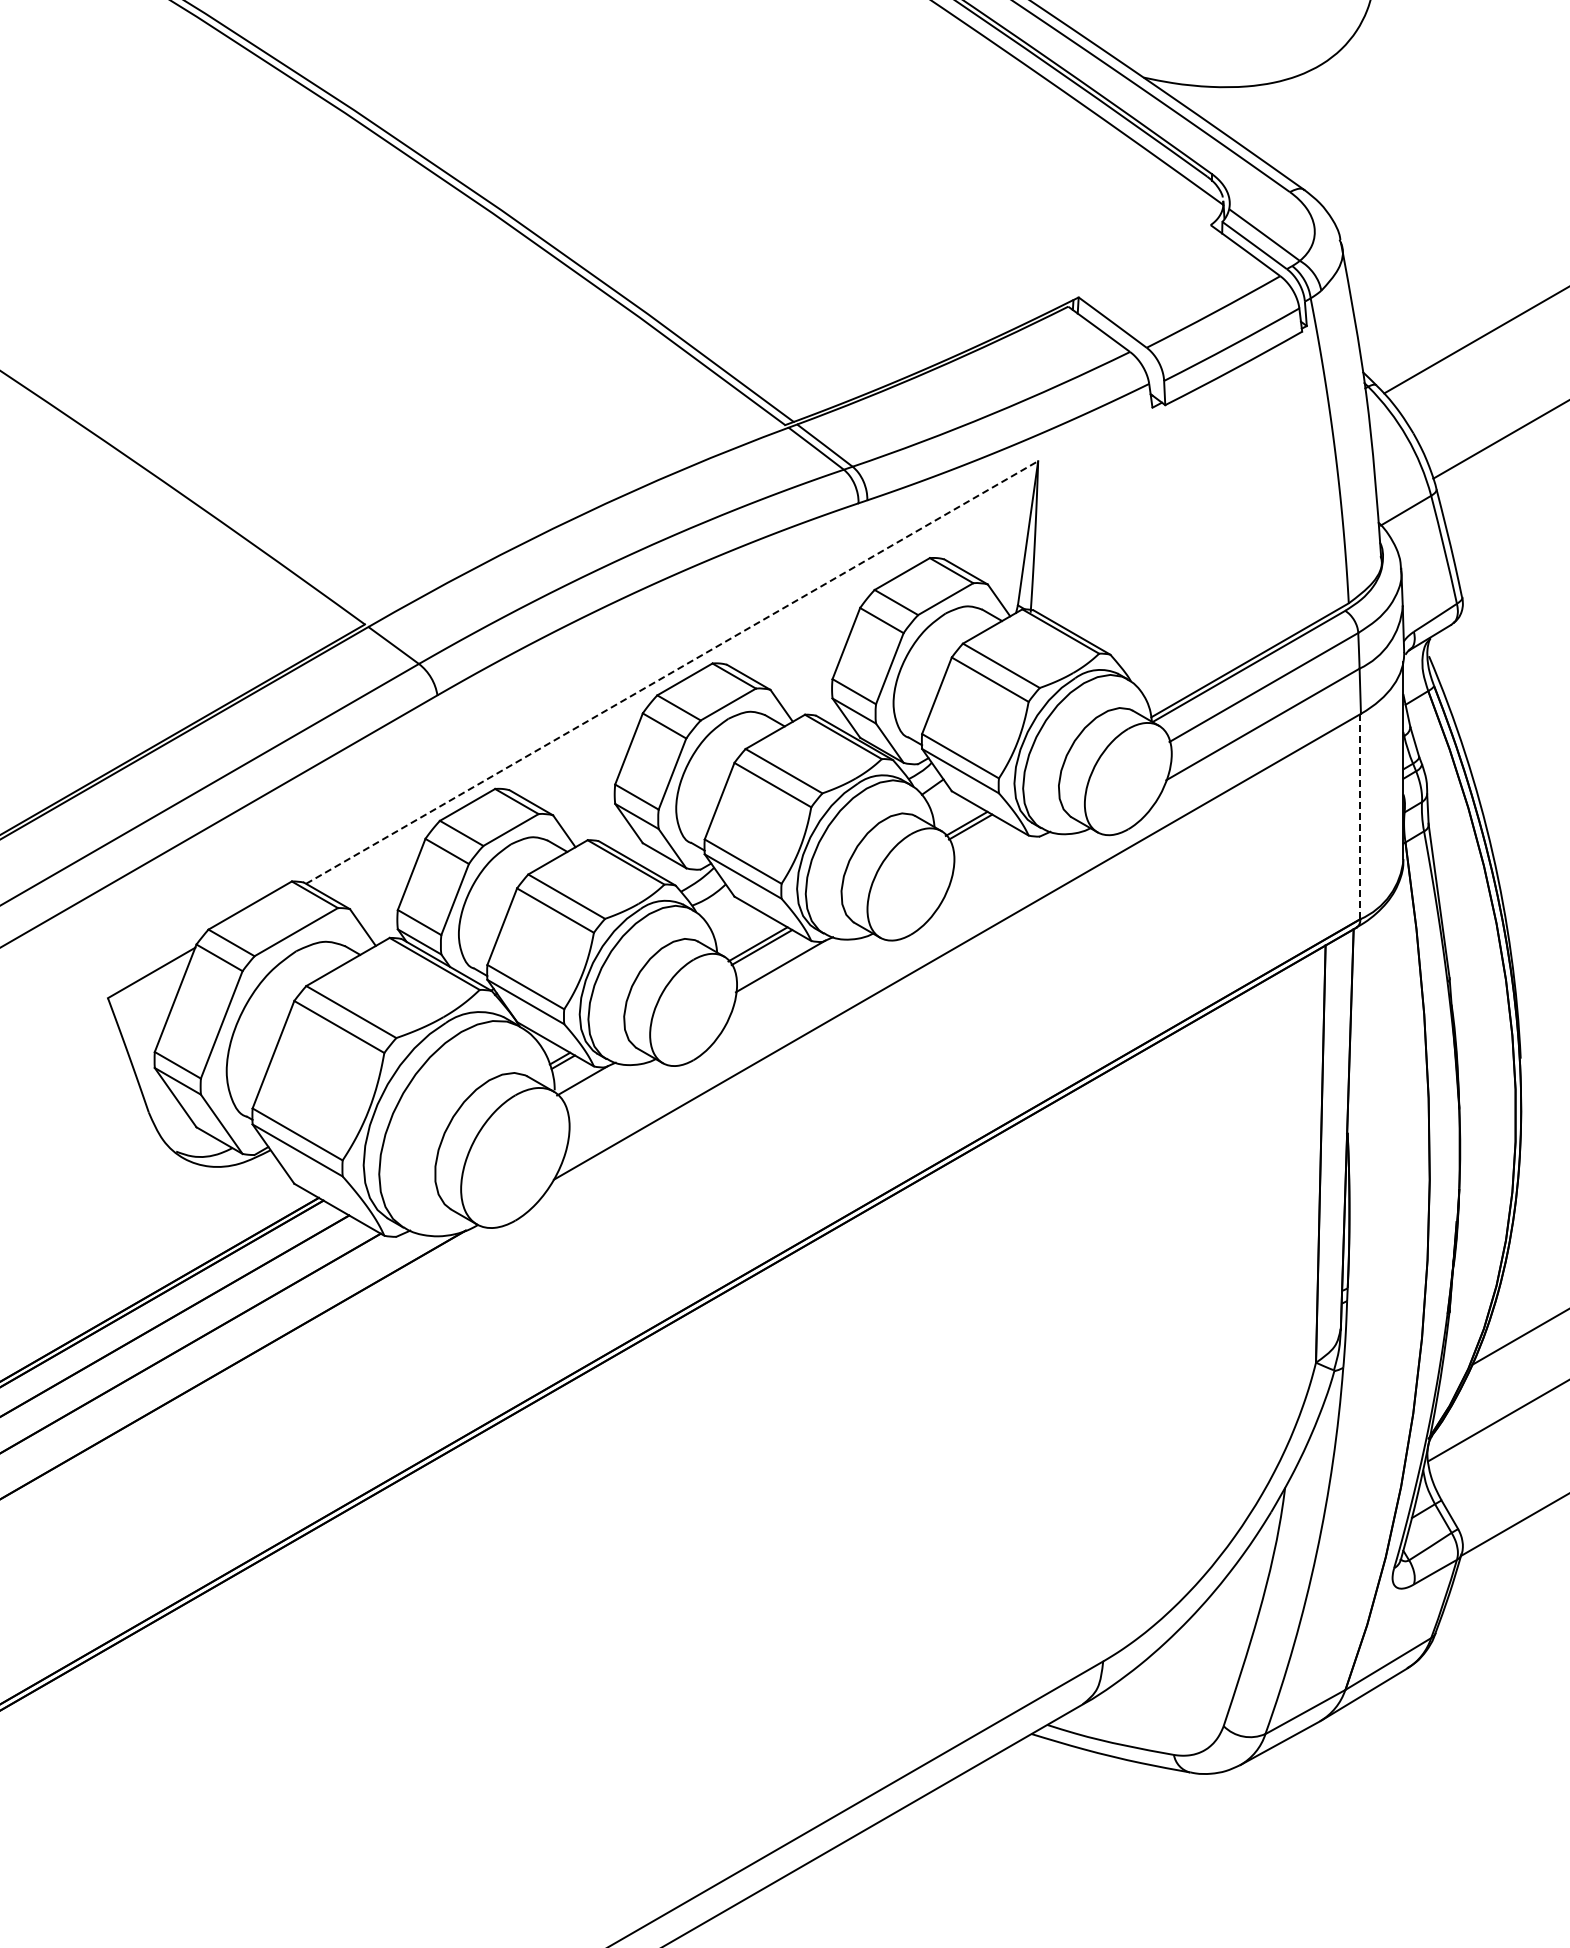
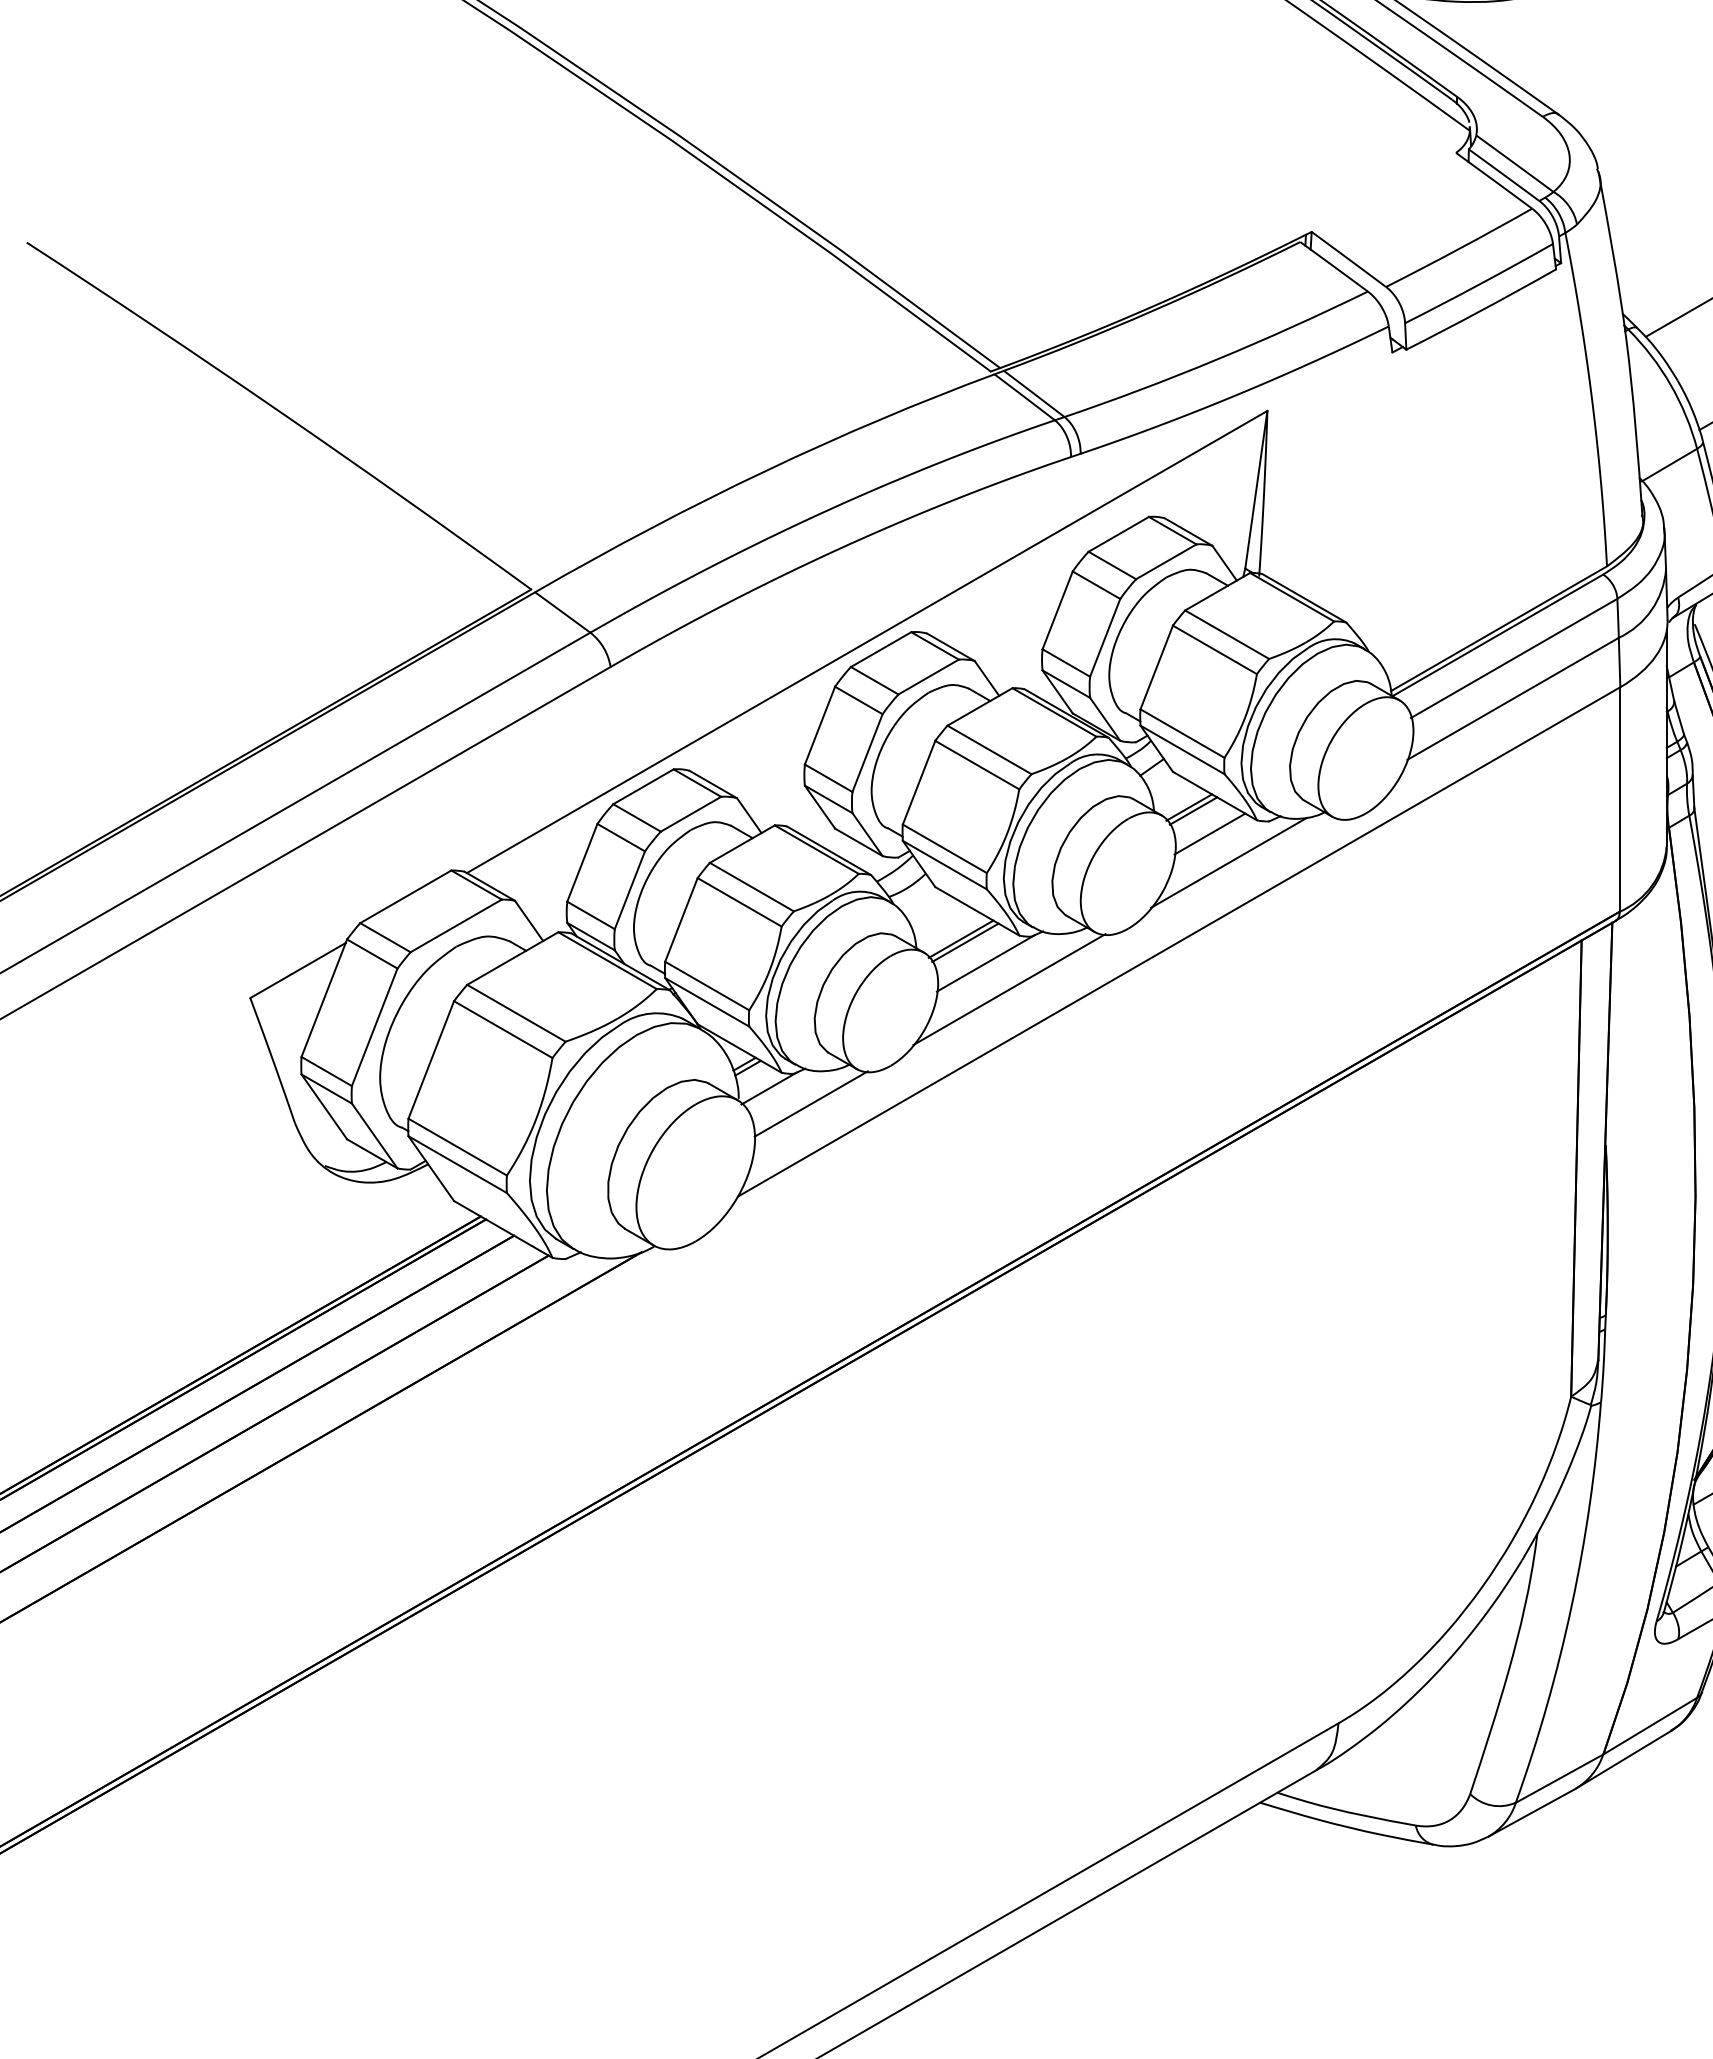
line: (672, 672) -> (867, 642), dashed -> solid
line: (1360, 816) -> (1619, 799), dashed -> solid
line: (985, 847) -> (1209, 833), added
line: (1002, 874) -> (1228, 862), added
line: (802, 990) -> (1009, 989), added
line: (620, 1094) -> (810, 1103), added

